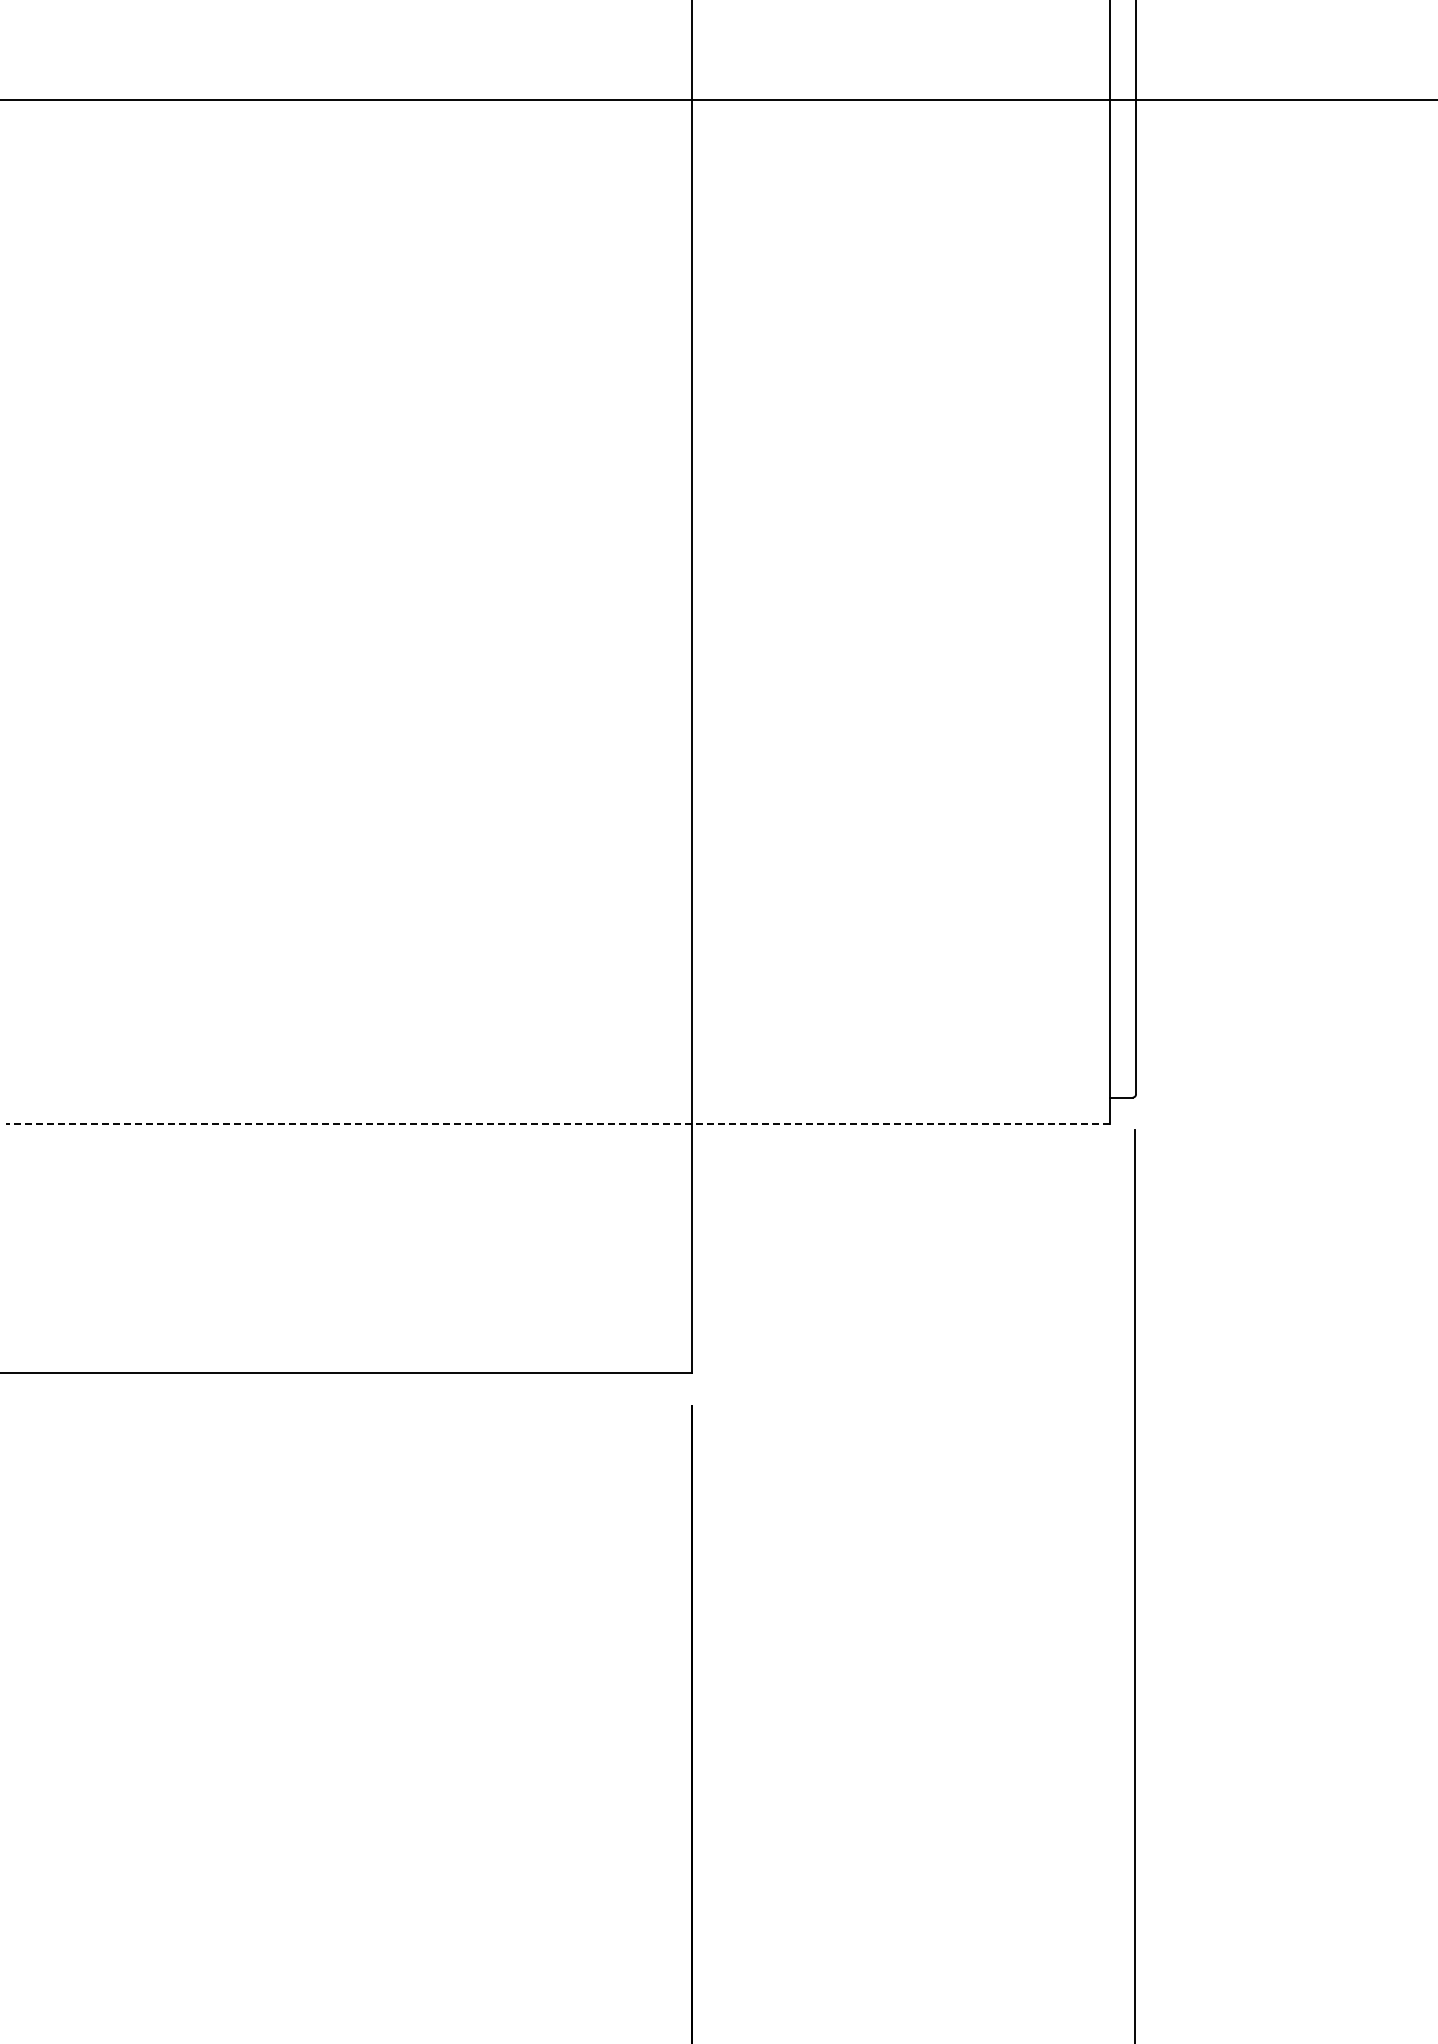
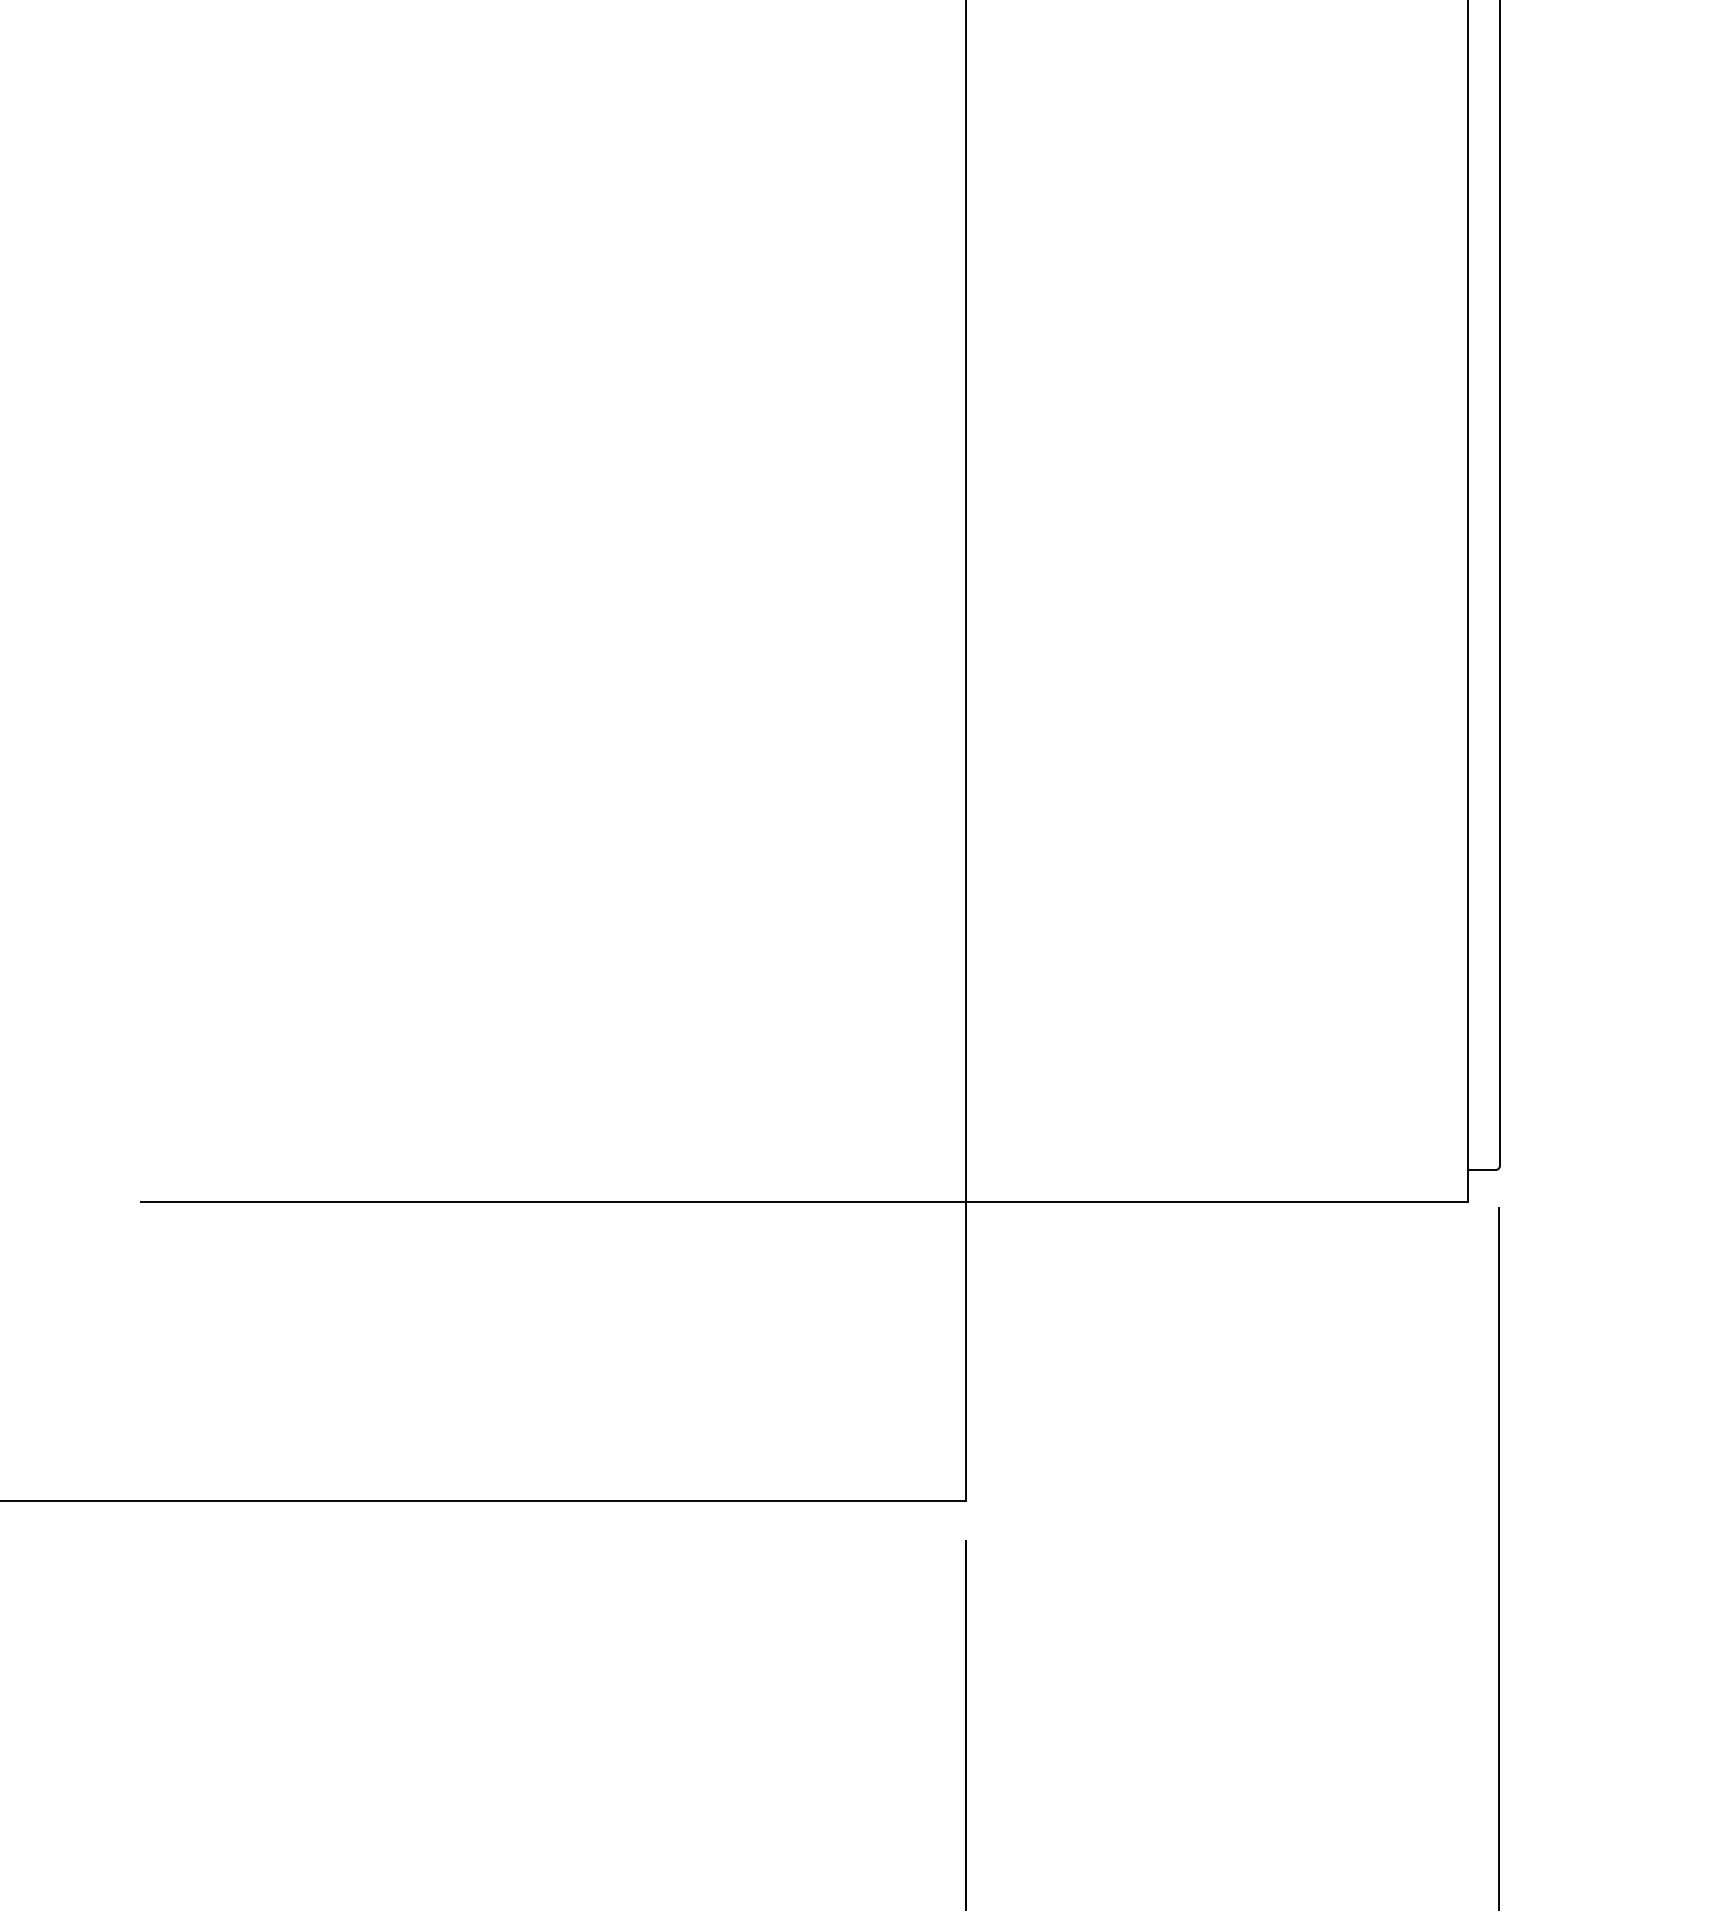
line: (557, 1124) -> (804, 1202), dashed -> solid

